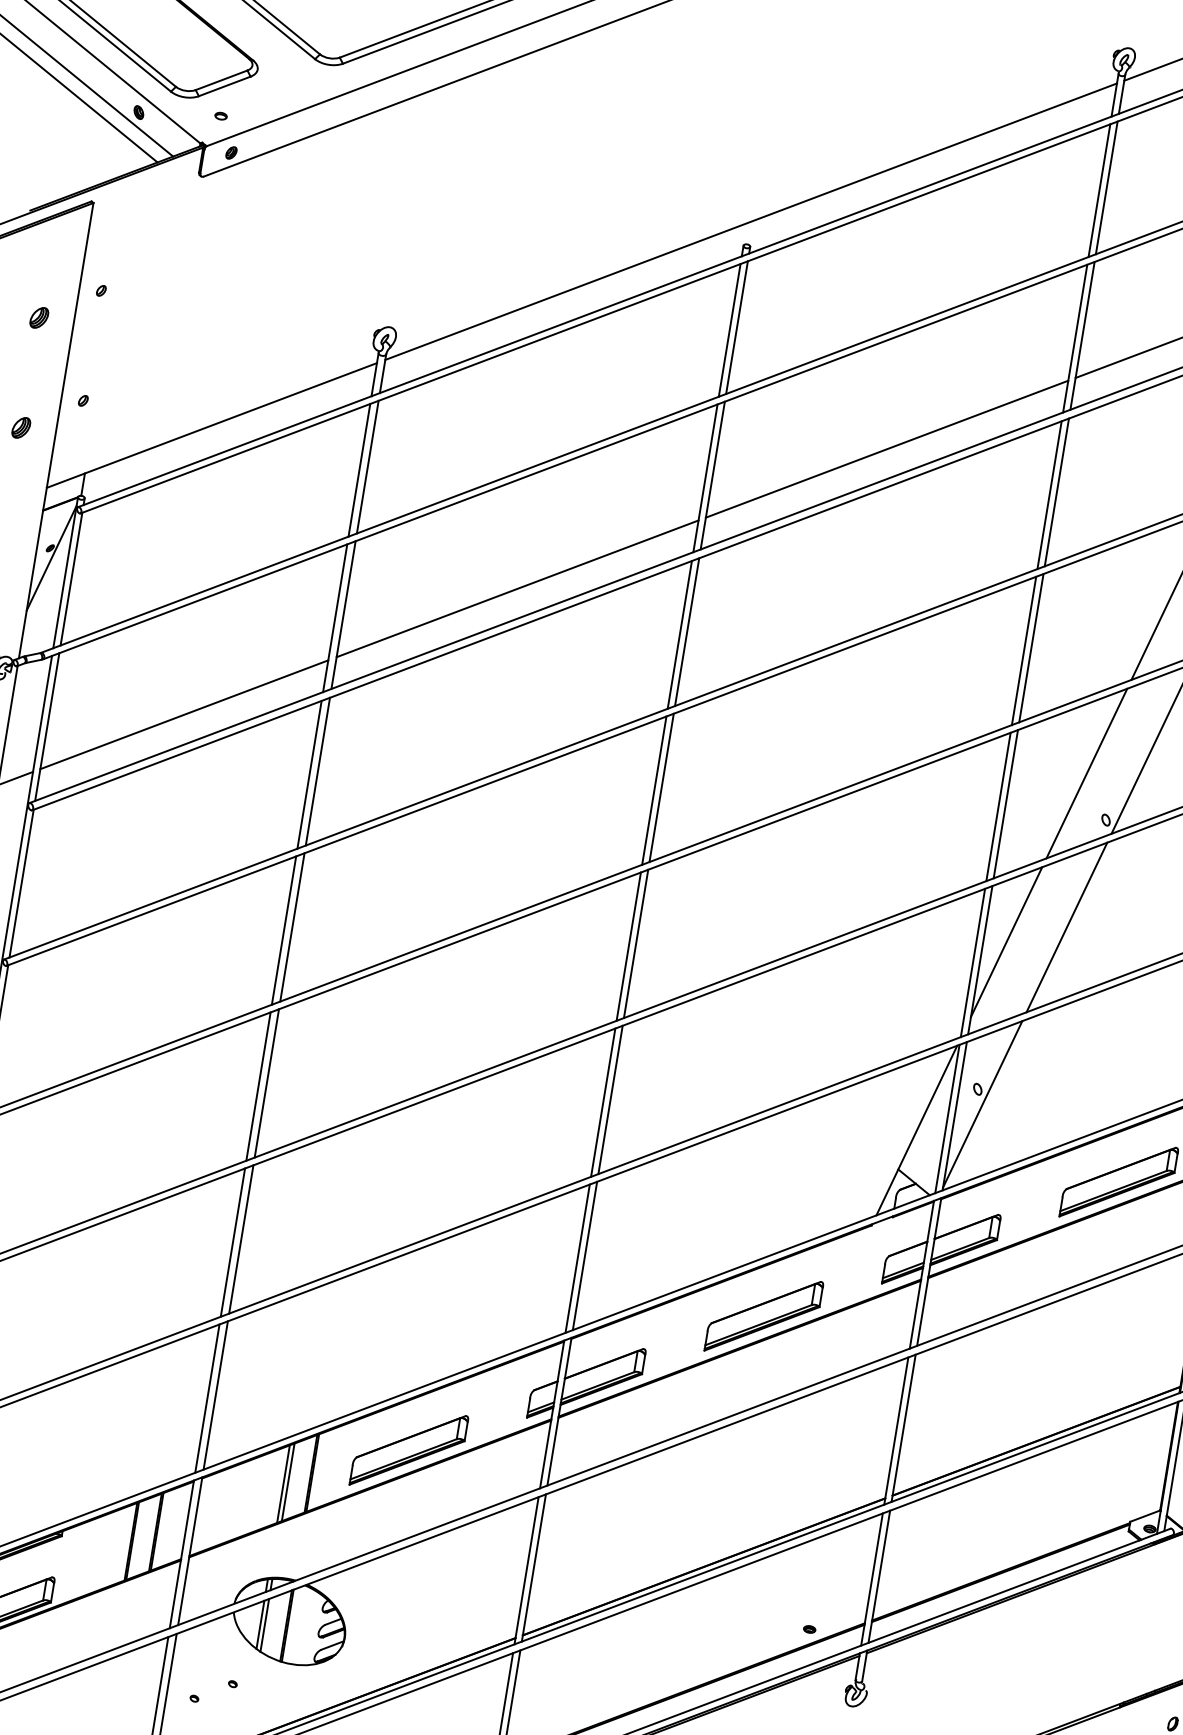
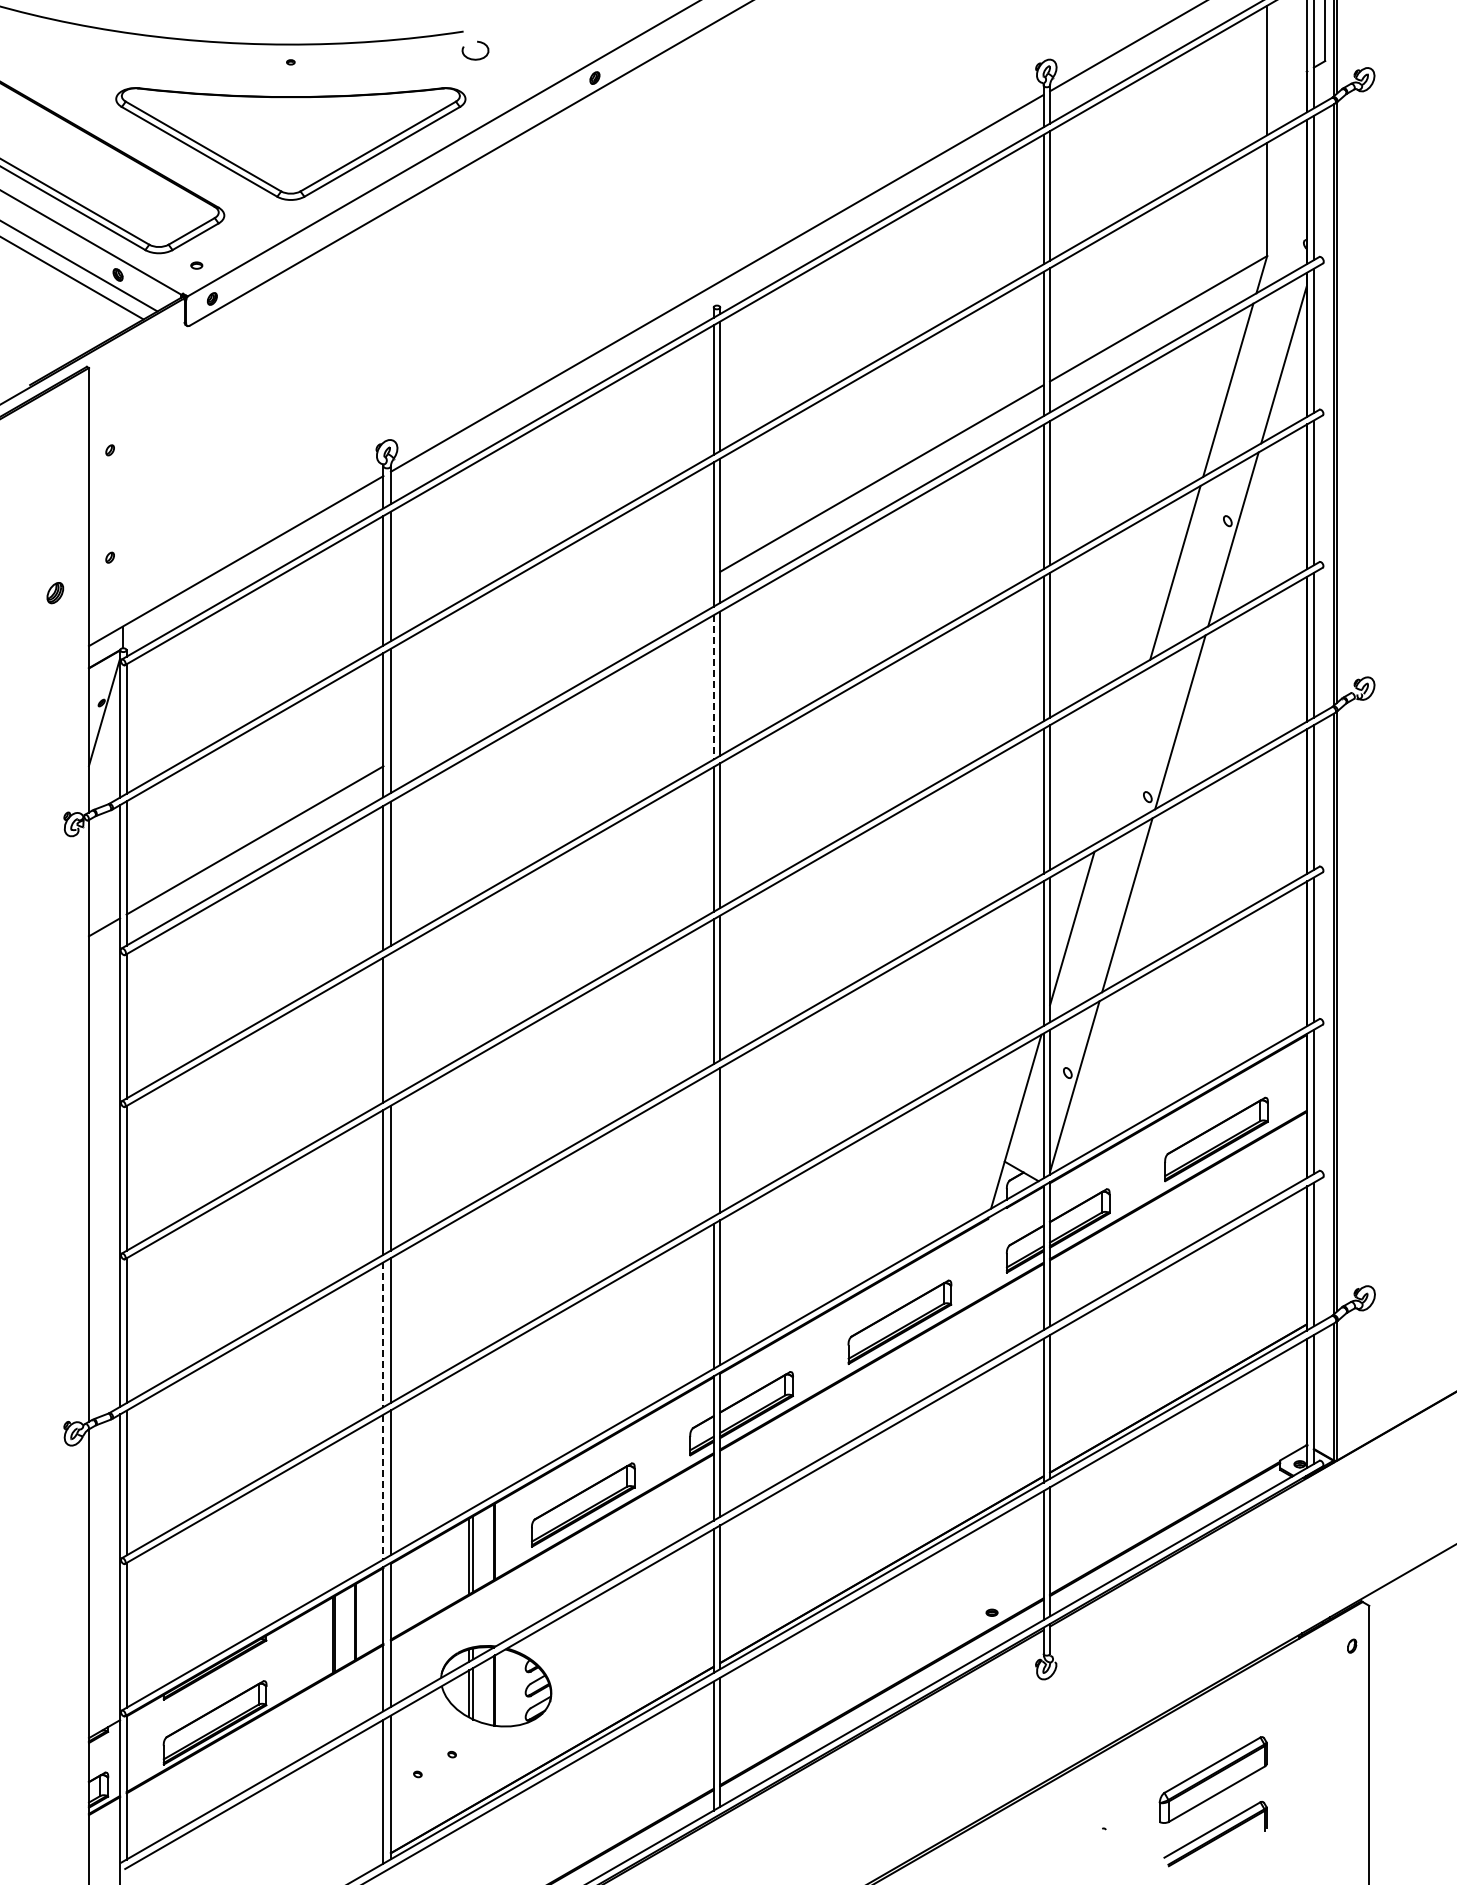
part: (39, 317) -> (55, 485), removed
line: (516, 588) -> (551, 668), removed
line: (679, 634) -> (713, 687), solid -> dashed
line: (1087, 773) -> (1122, 755), removed
line: (292, 927) -> (390, 1025), removed
line: (603, 1102) -> (713, 1143), removed
line: (232, 1243) -> (383, 1335), solid -> dashed
line: (207, 1399) -> (383, 1487), solid -> dashed

